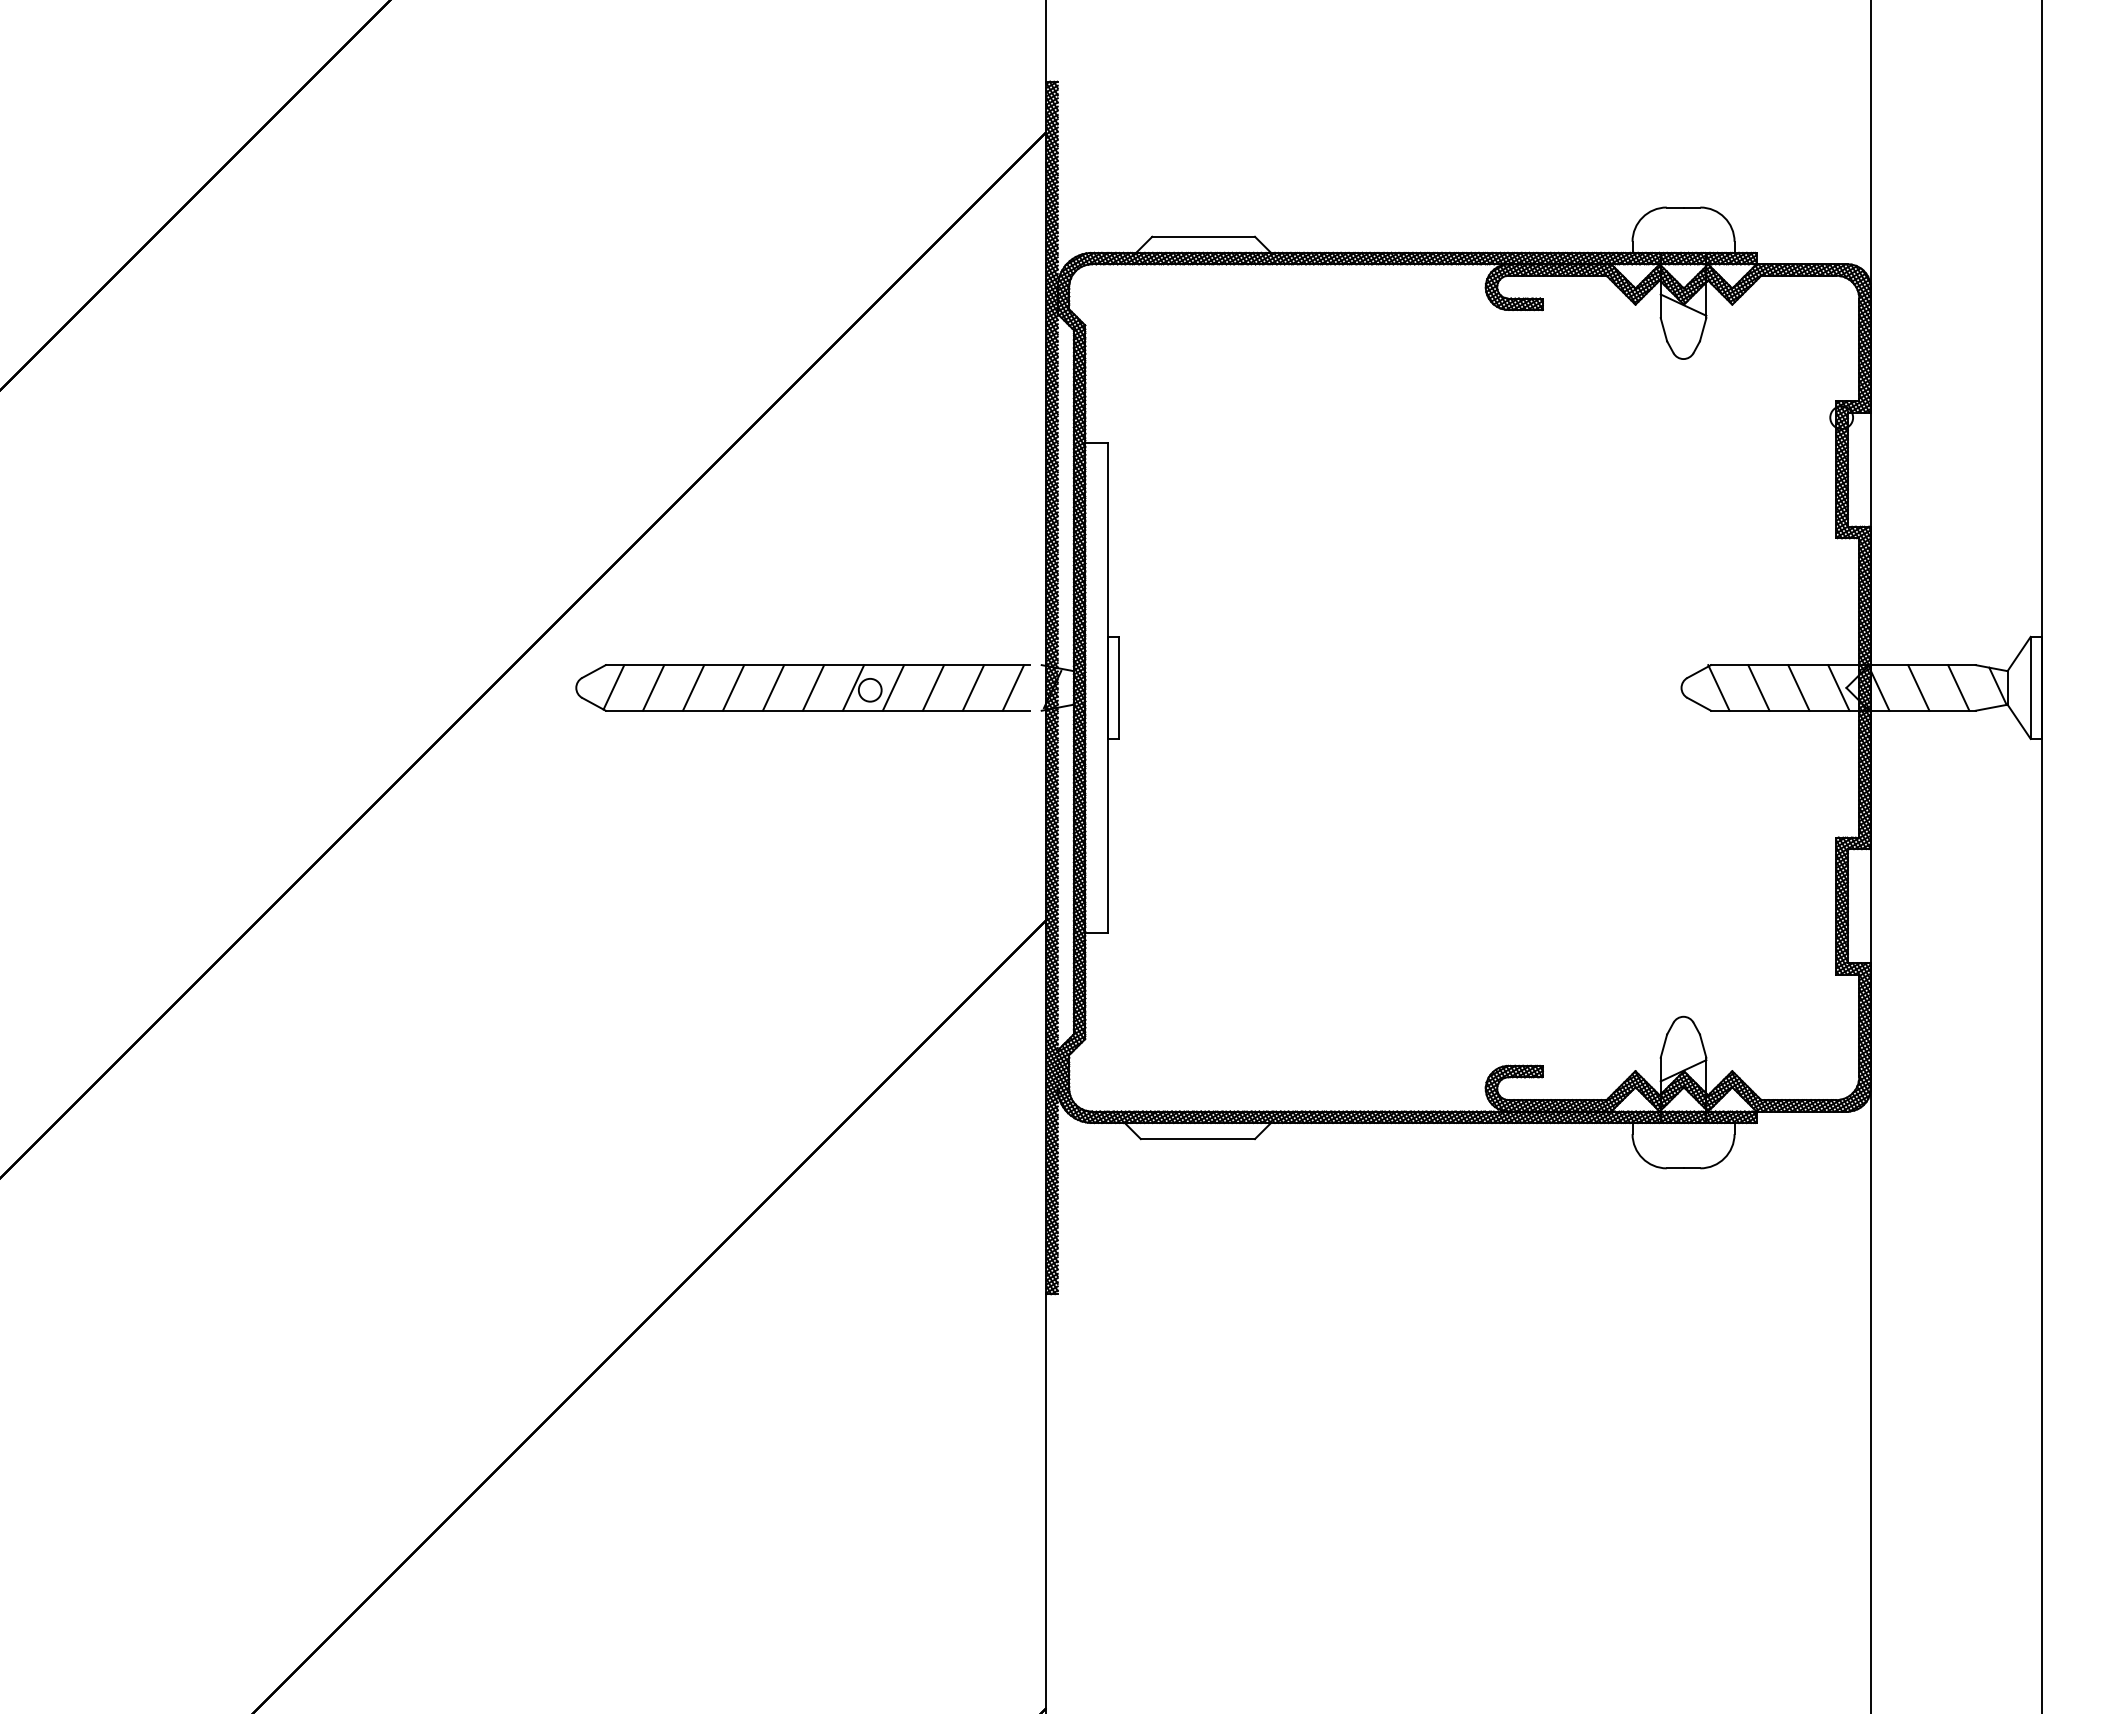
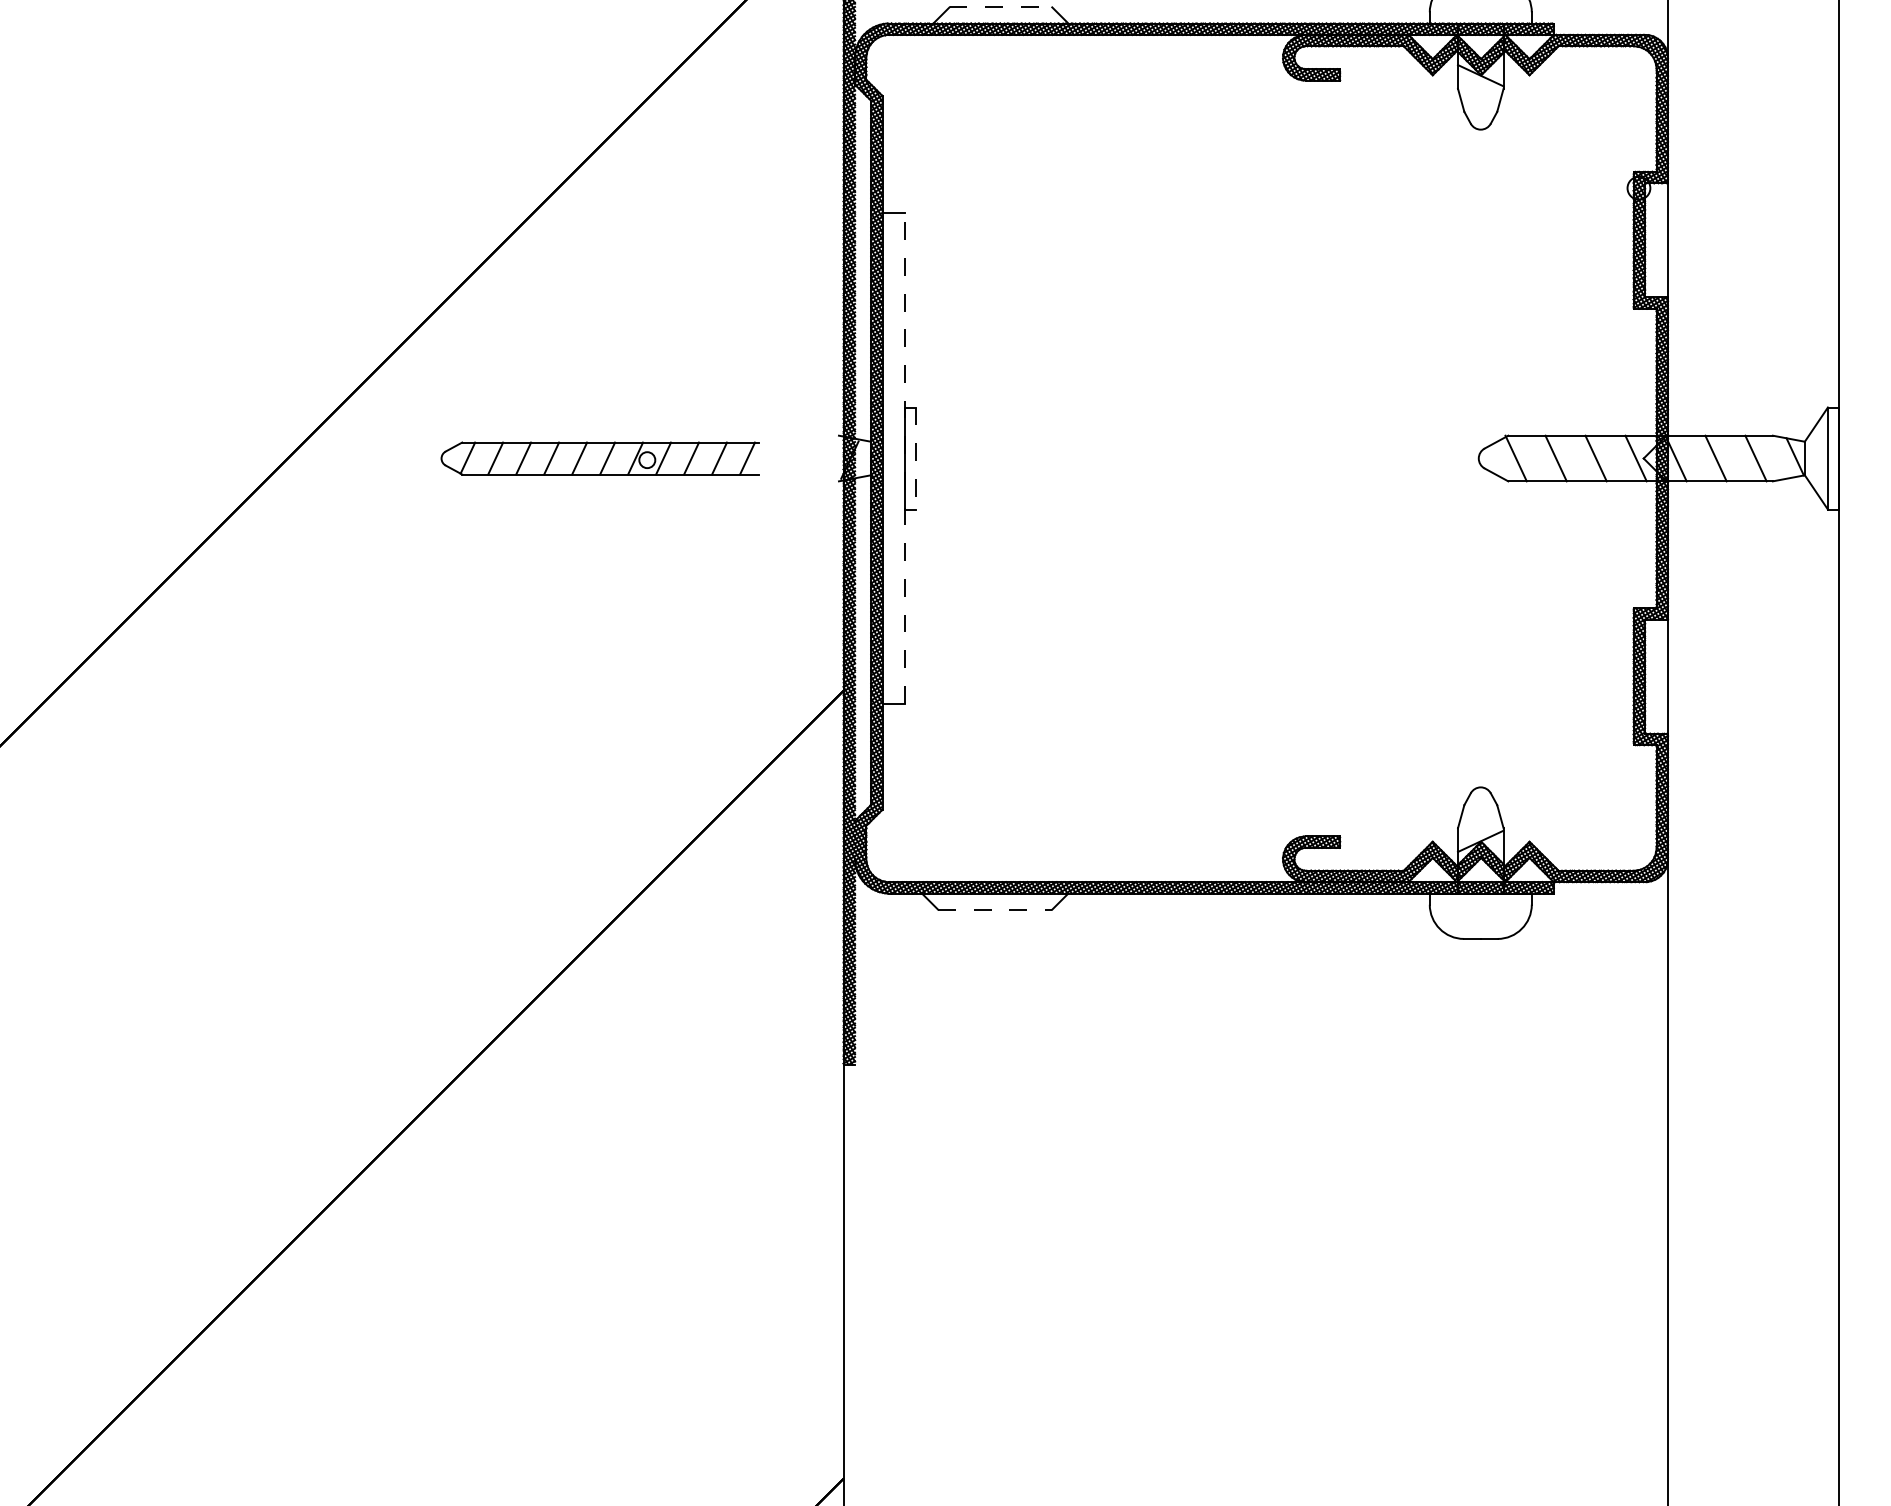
line: (1204, 236) -> (1001, 7), solid -> dashed
part: (802, 687) -> (599, 458), size x0.7
line: (1107, 687) -> (904, 458), solid -> dashed
line: (1119, 688) -> (916, 459), solid -> dashed
line: (1198, 1139) -> (995, 910), solid -> dashed

